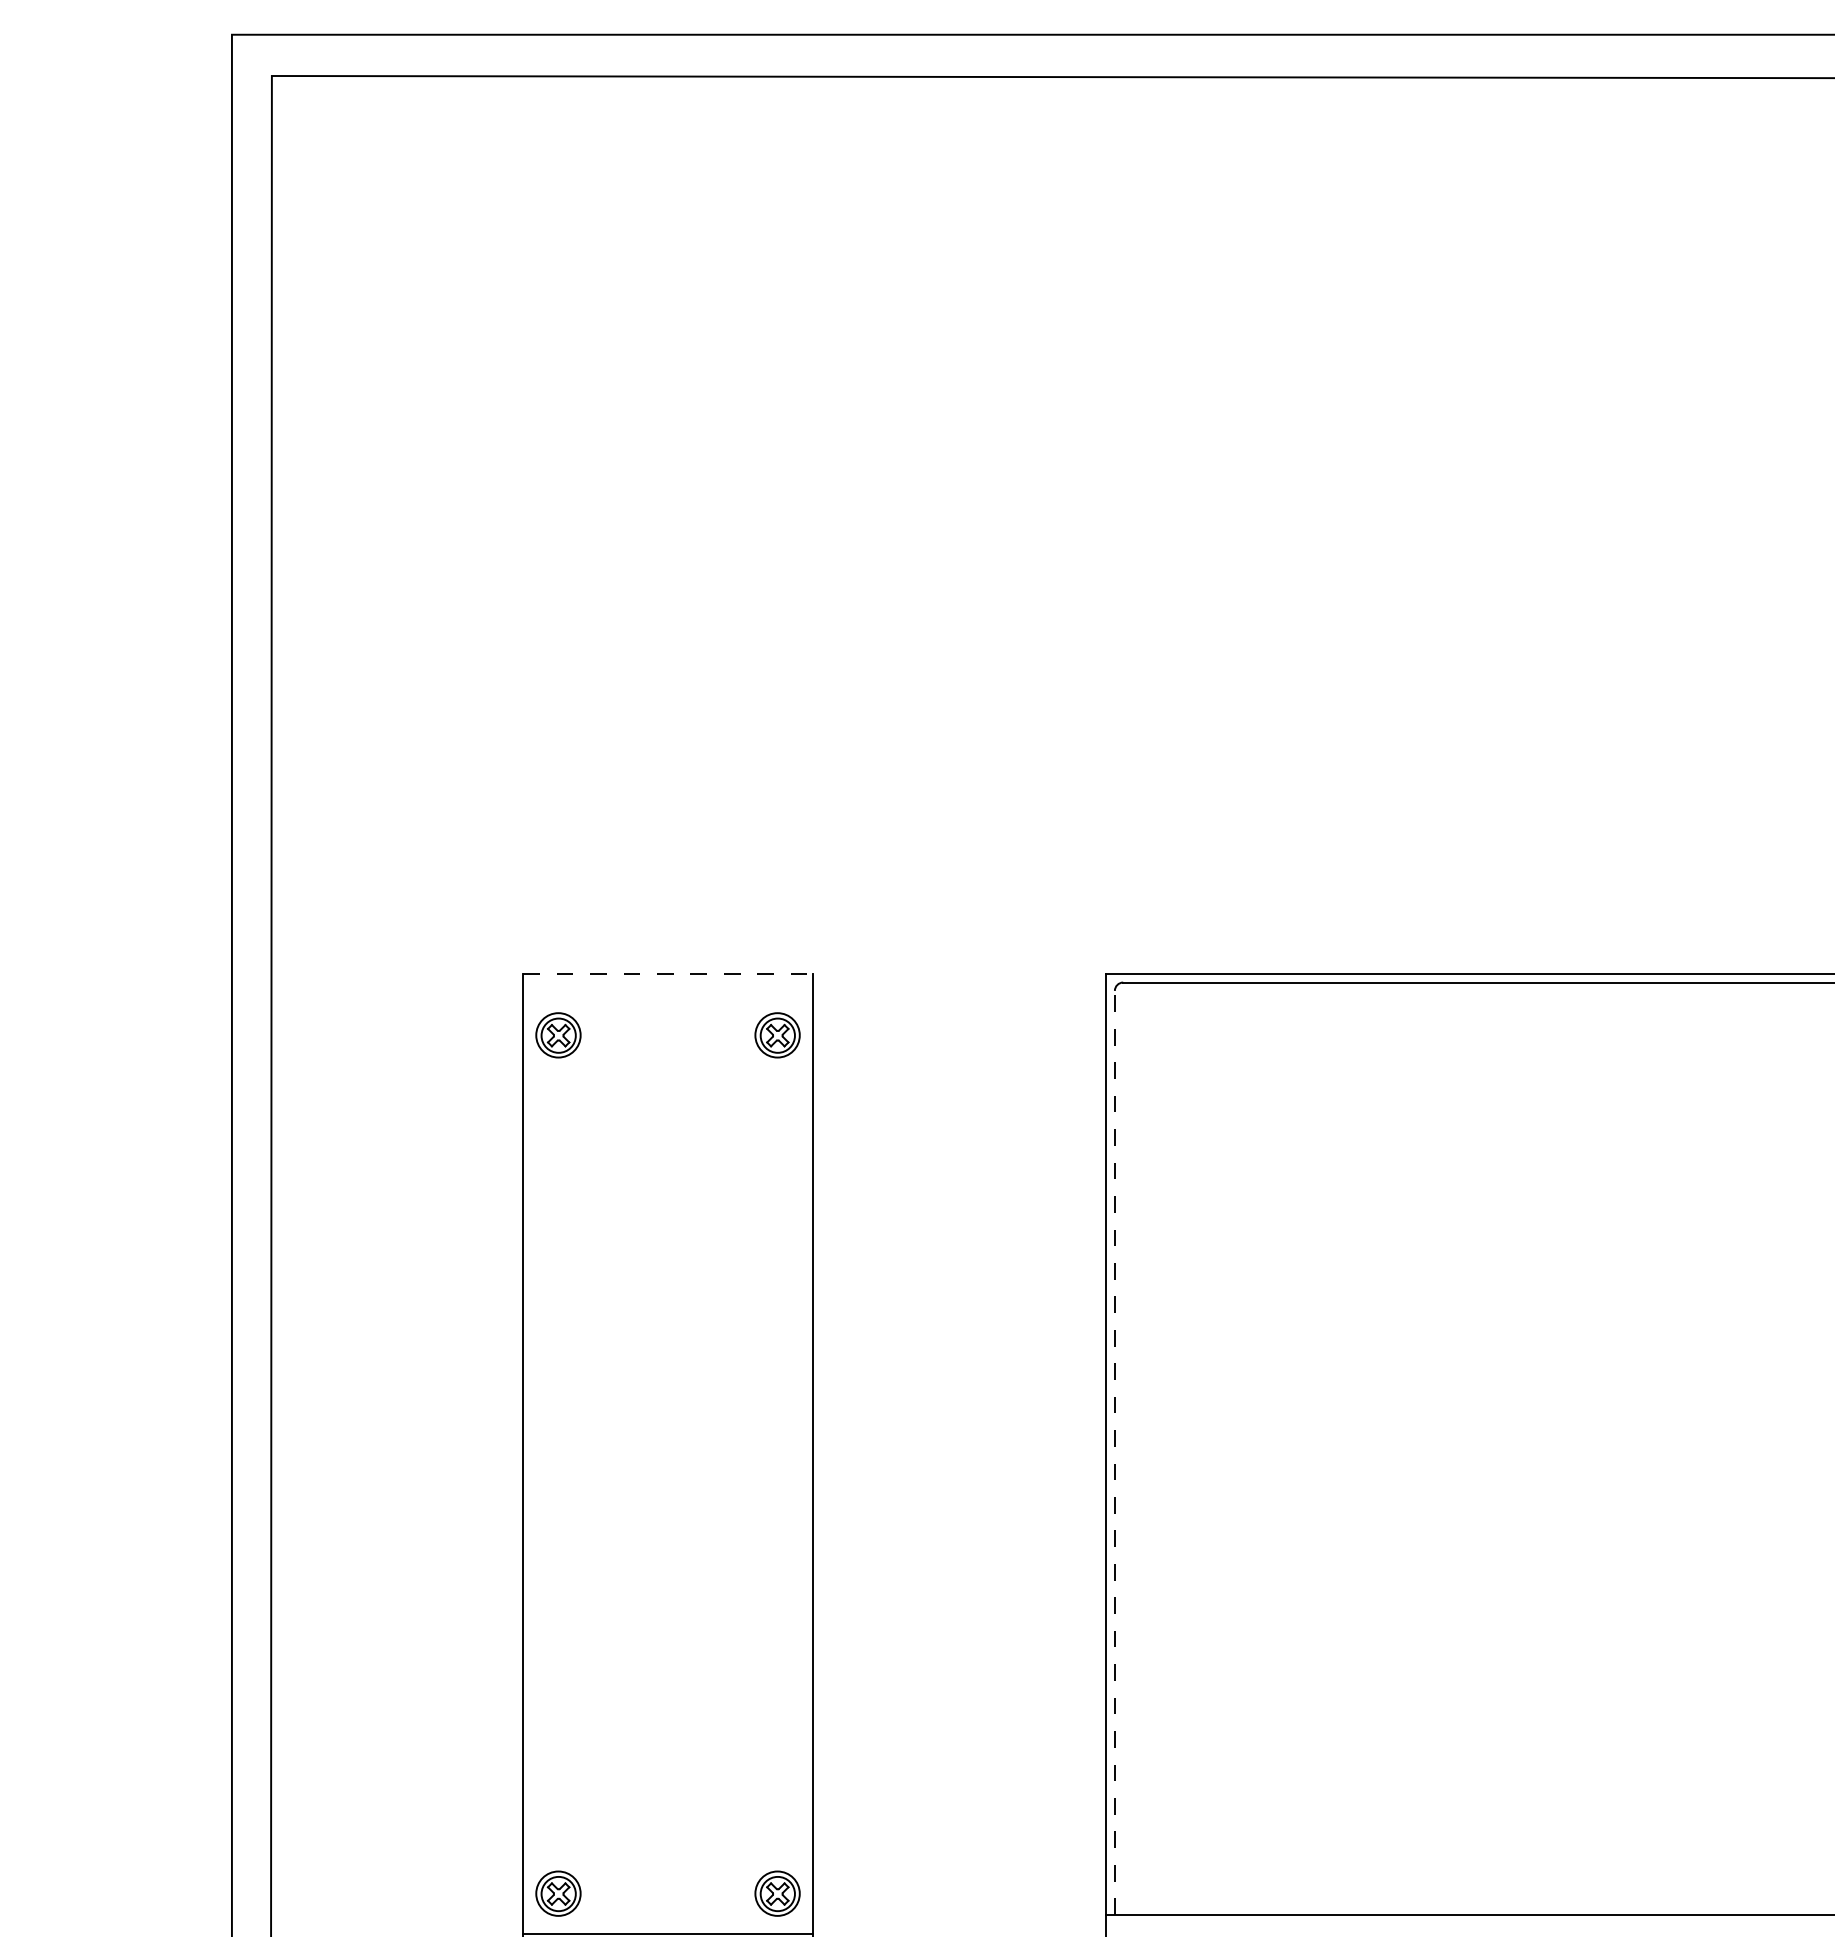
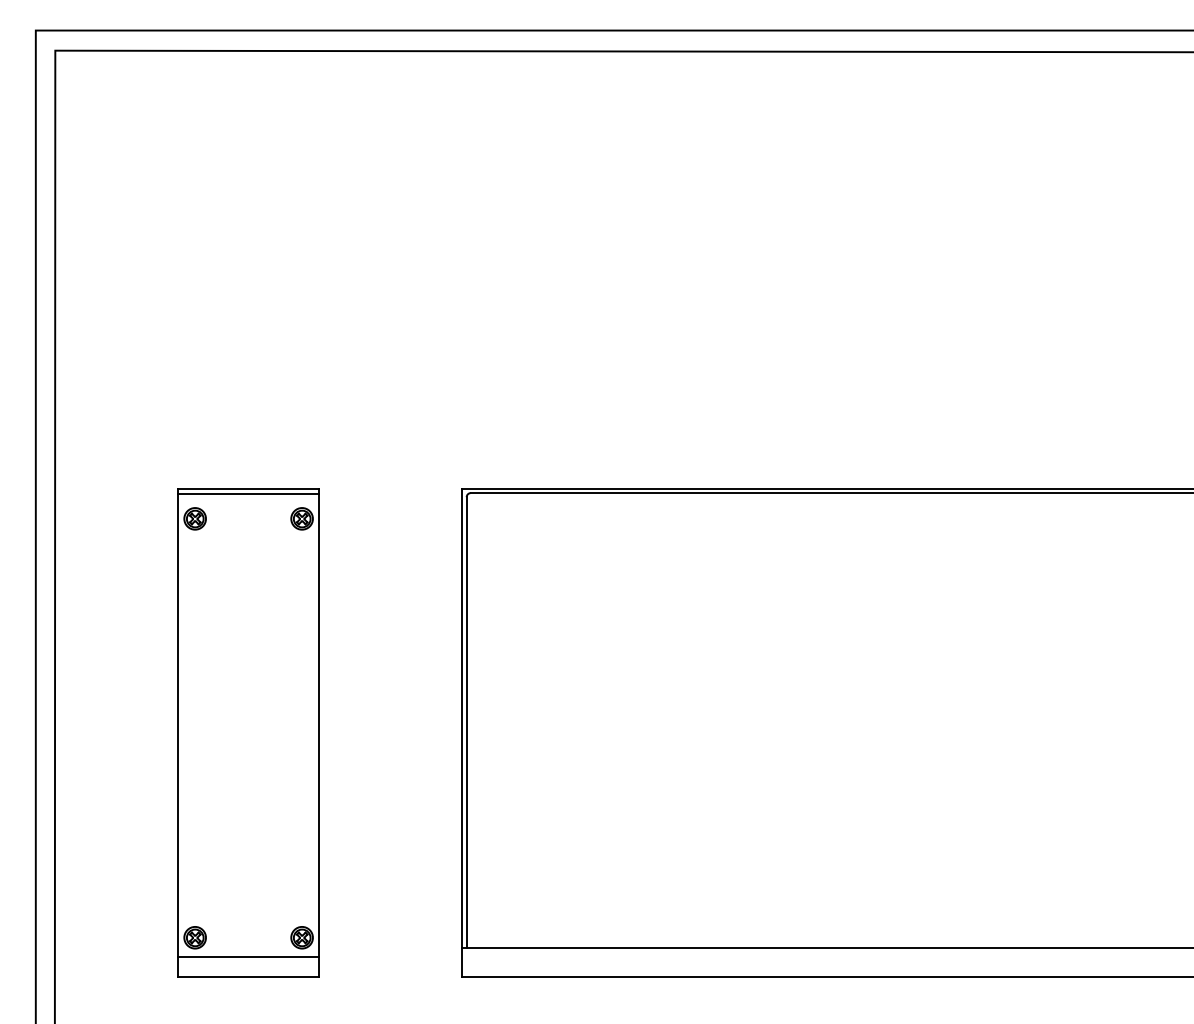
line: (667, 973) -> (248, 488), dashed -> solid
line: (667, 983) -> (248, 493), added
line: (1114, 1452) -> (466, 722), dashed -> solid

